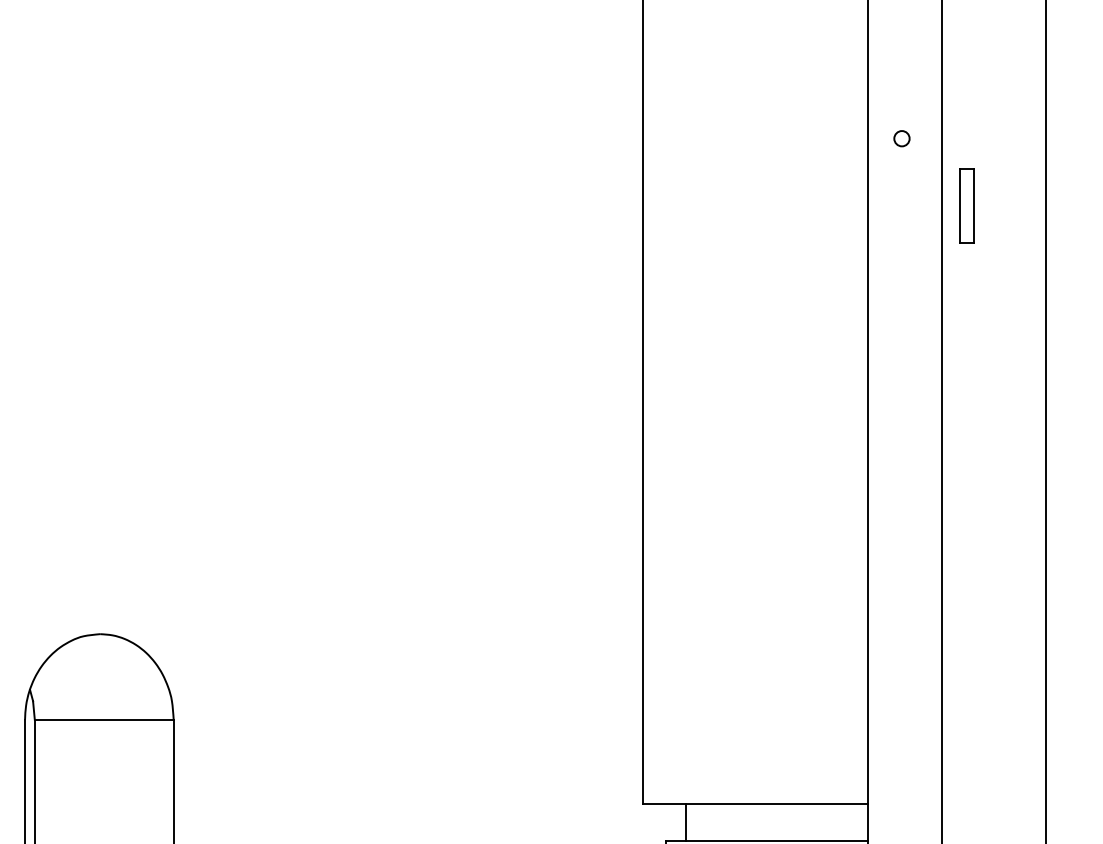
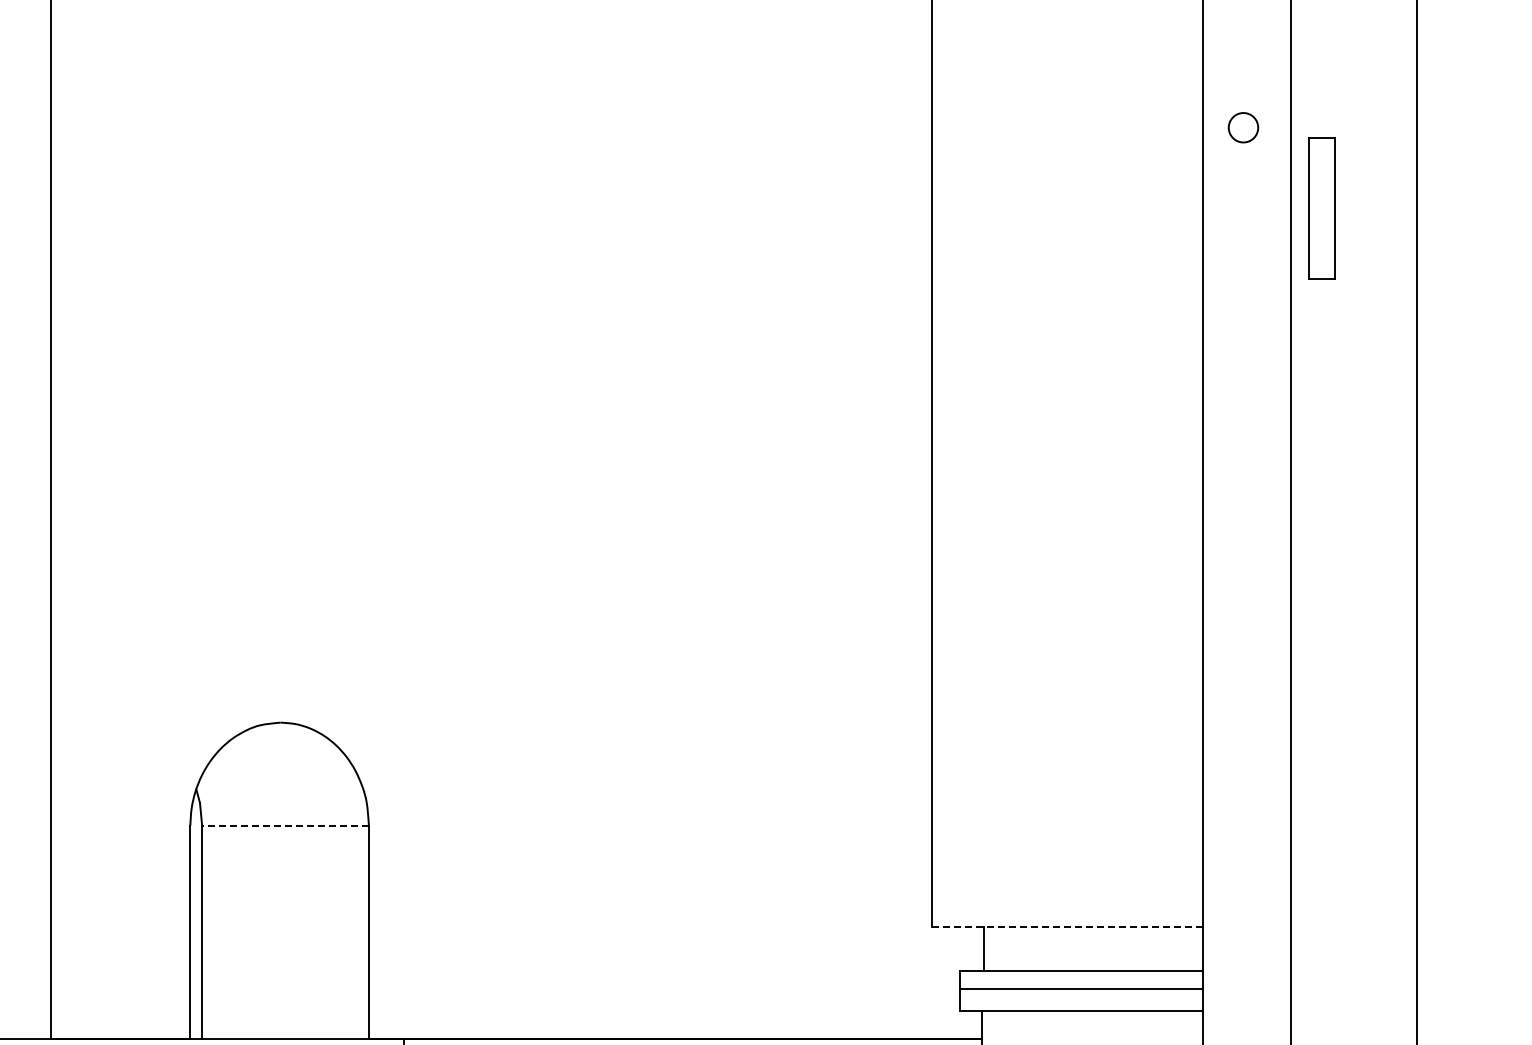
circle: (901, 138) -> (1243, 127), size x1.6
part: (966, 206) -> (1321, 208), size x1.6
line: (104, 719) -> (285, 825), solid -> dashed
line: (756, 803) -> (1068, 926), solid -> dashed

